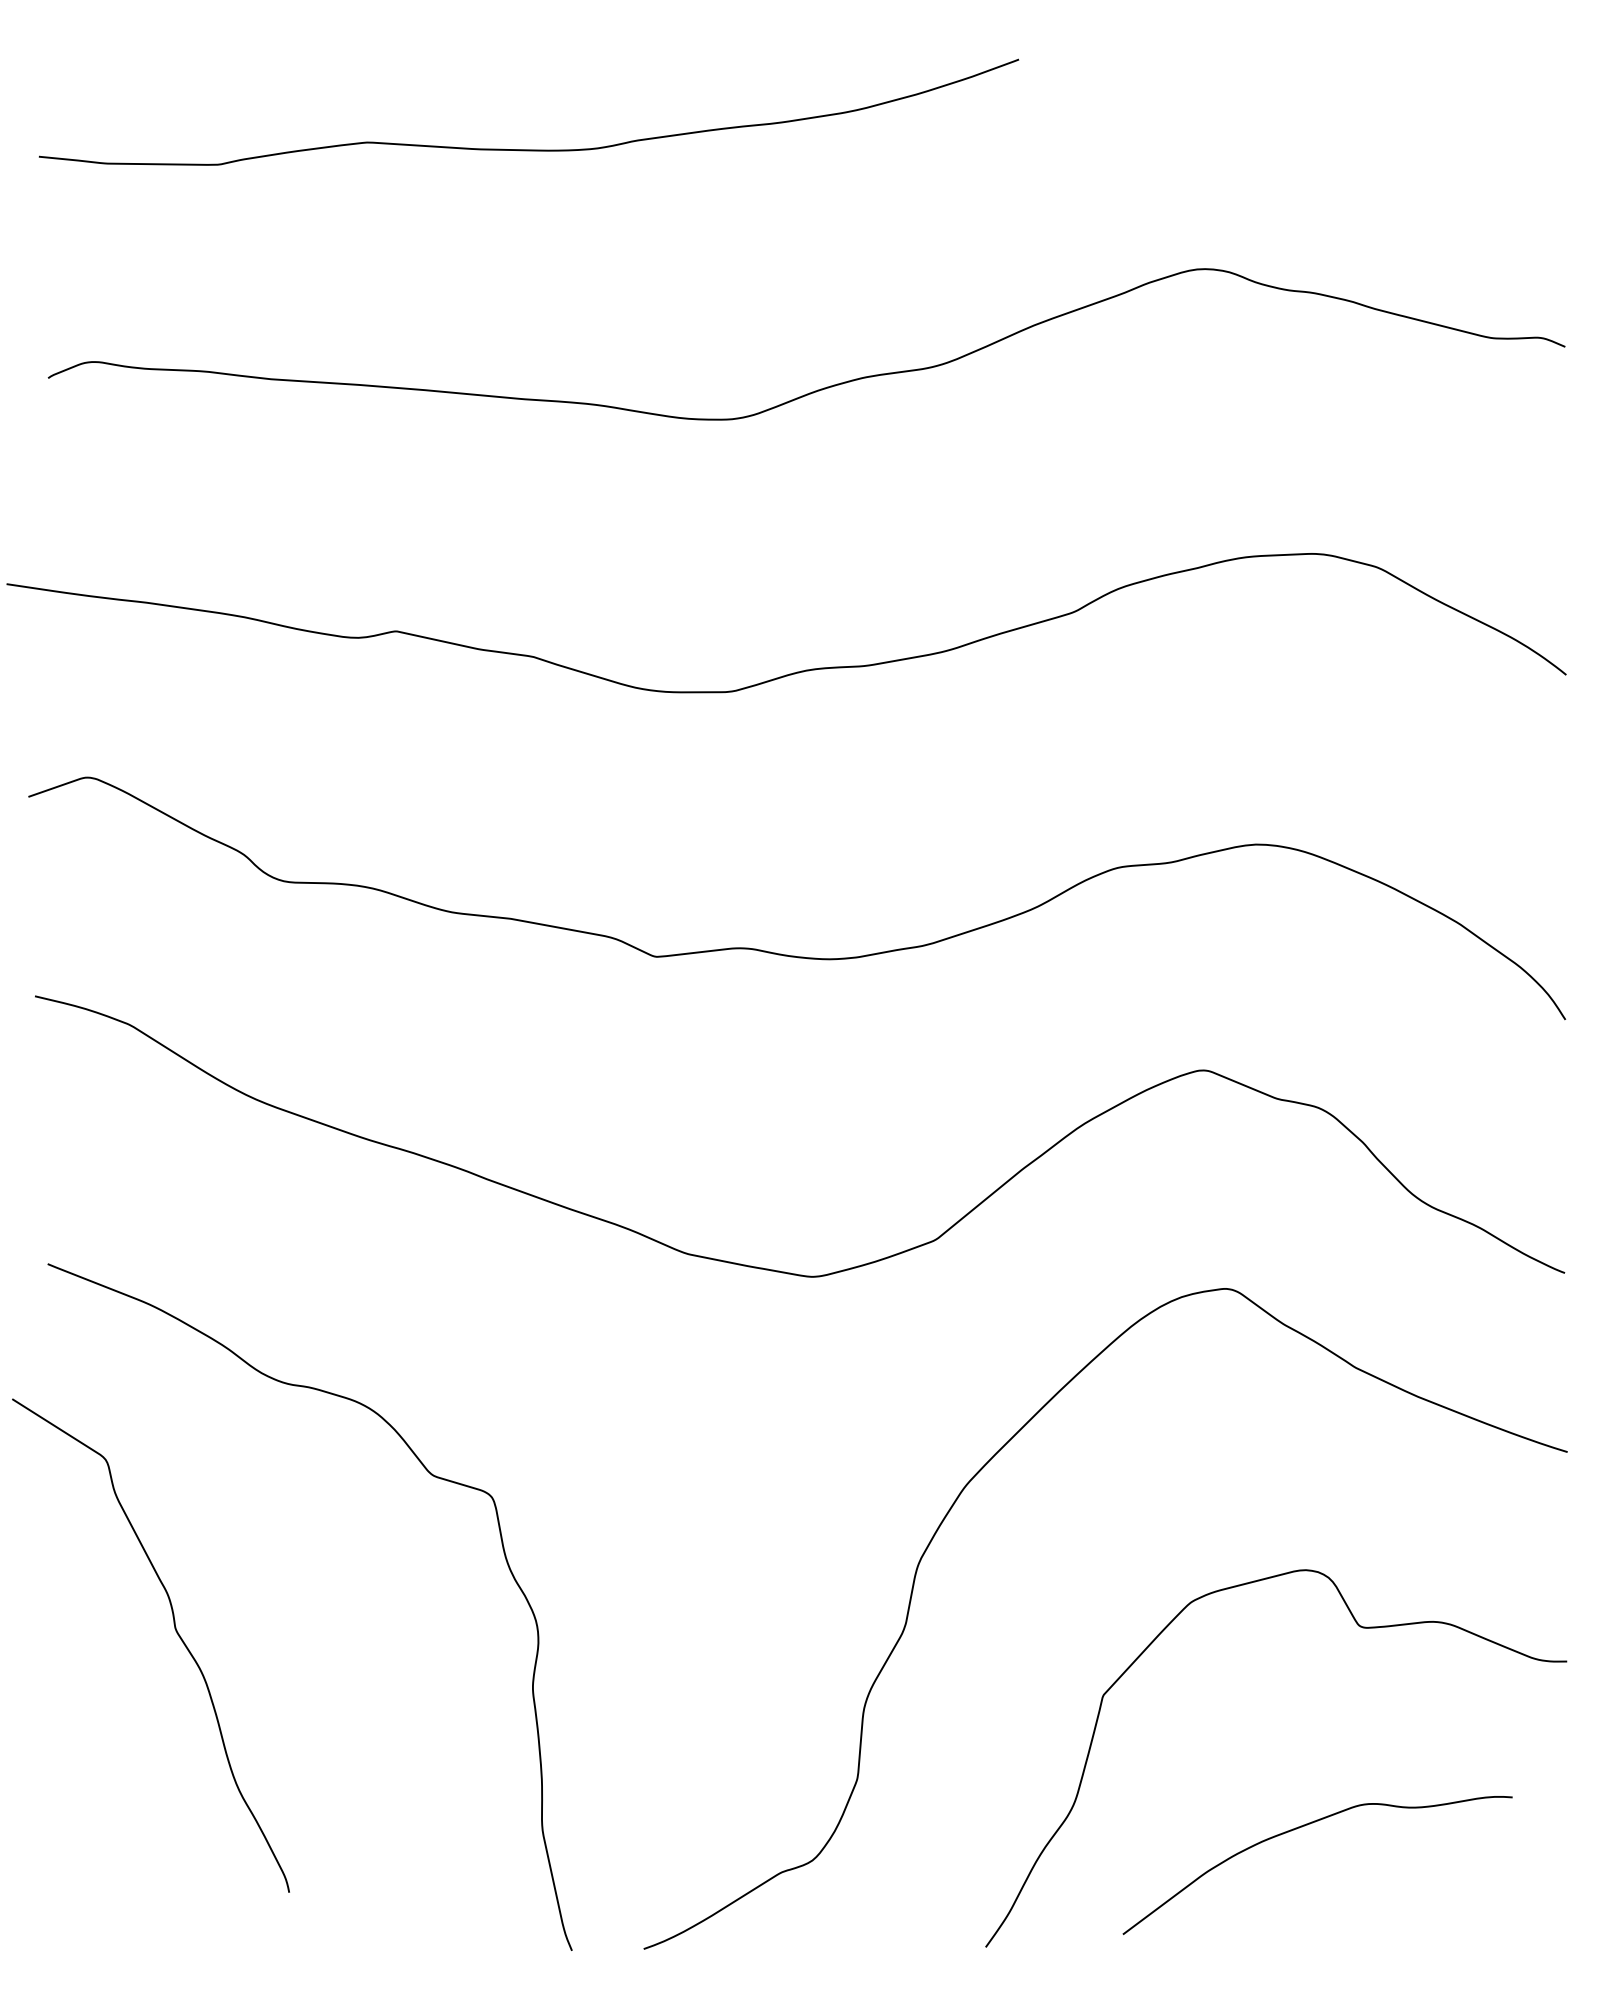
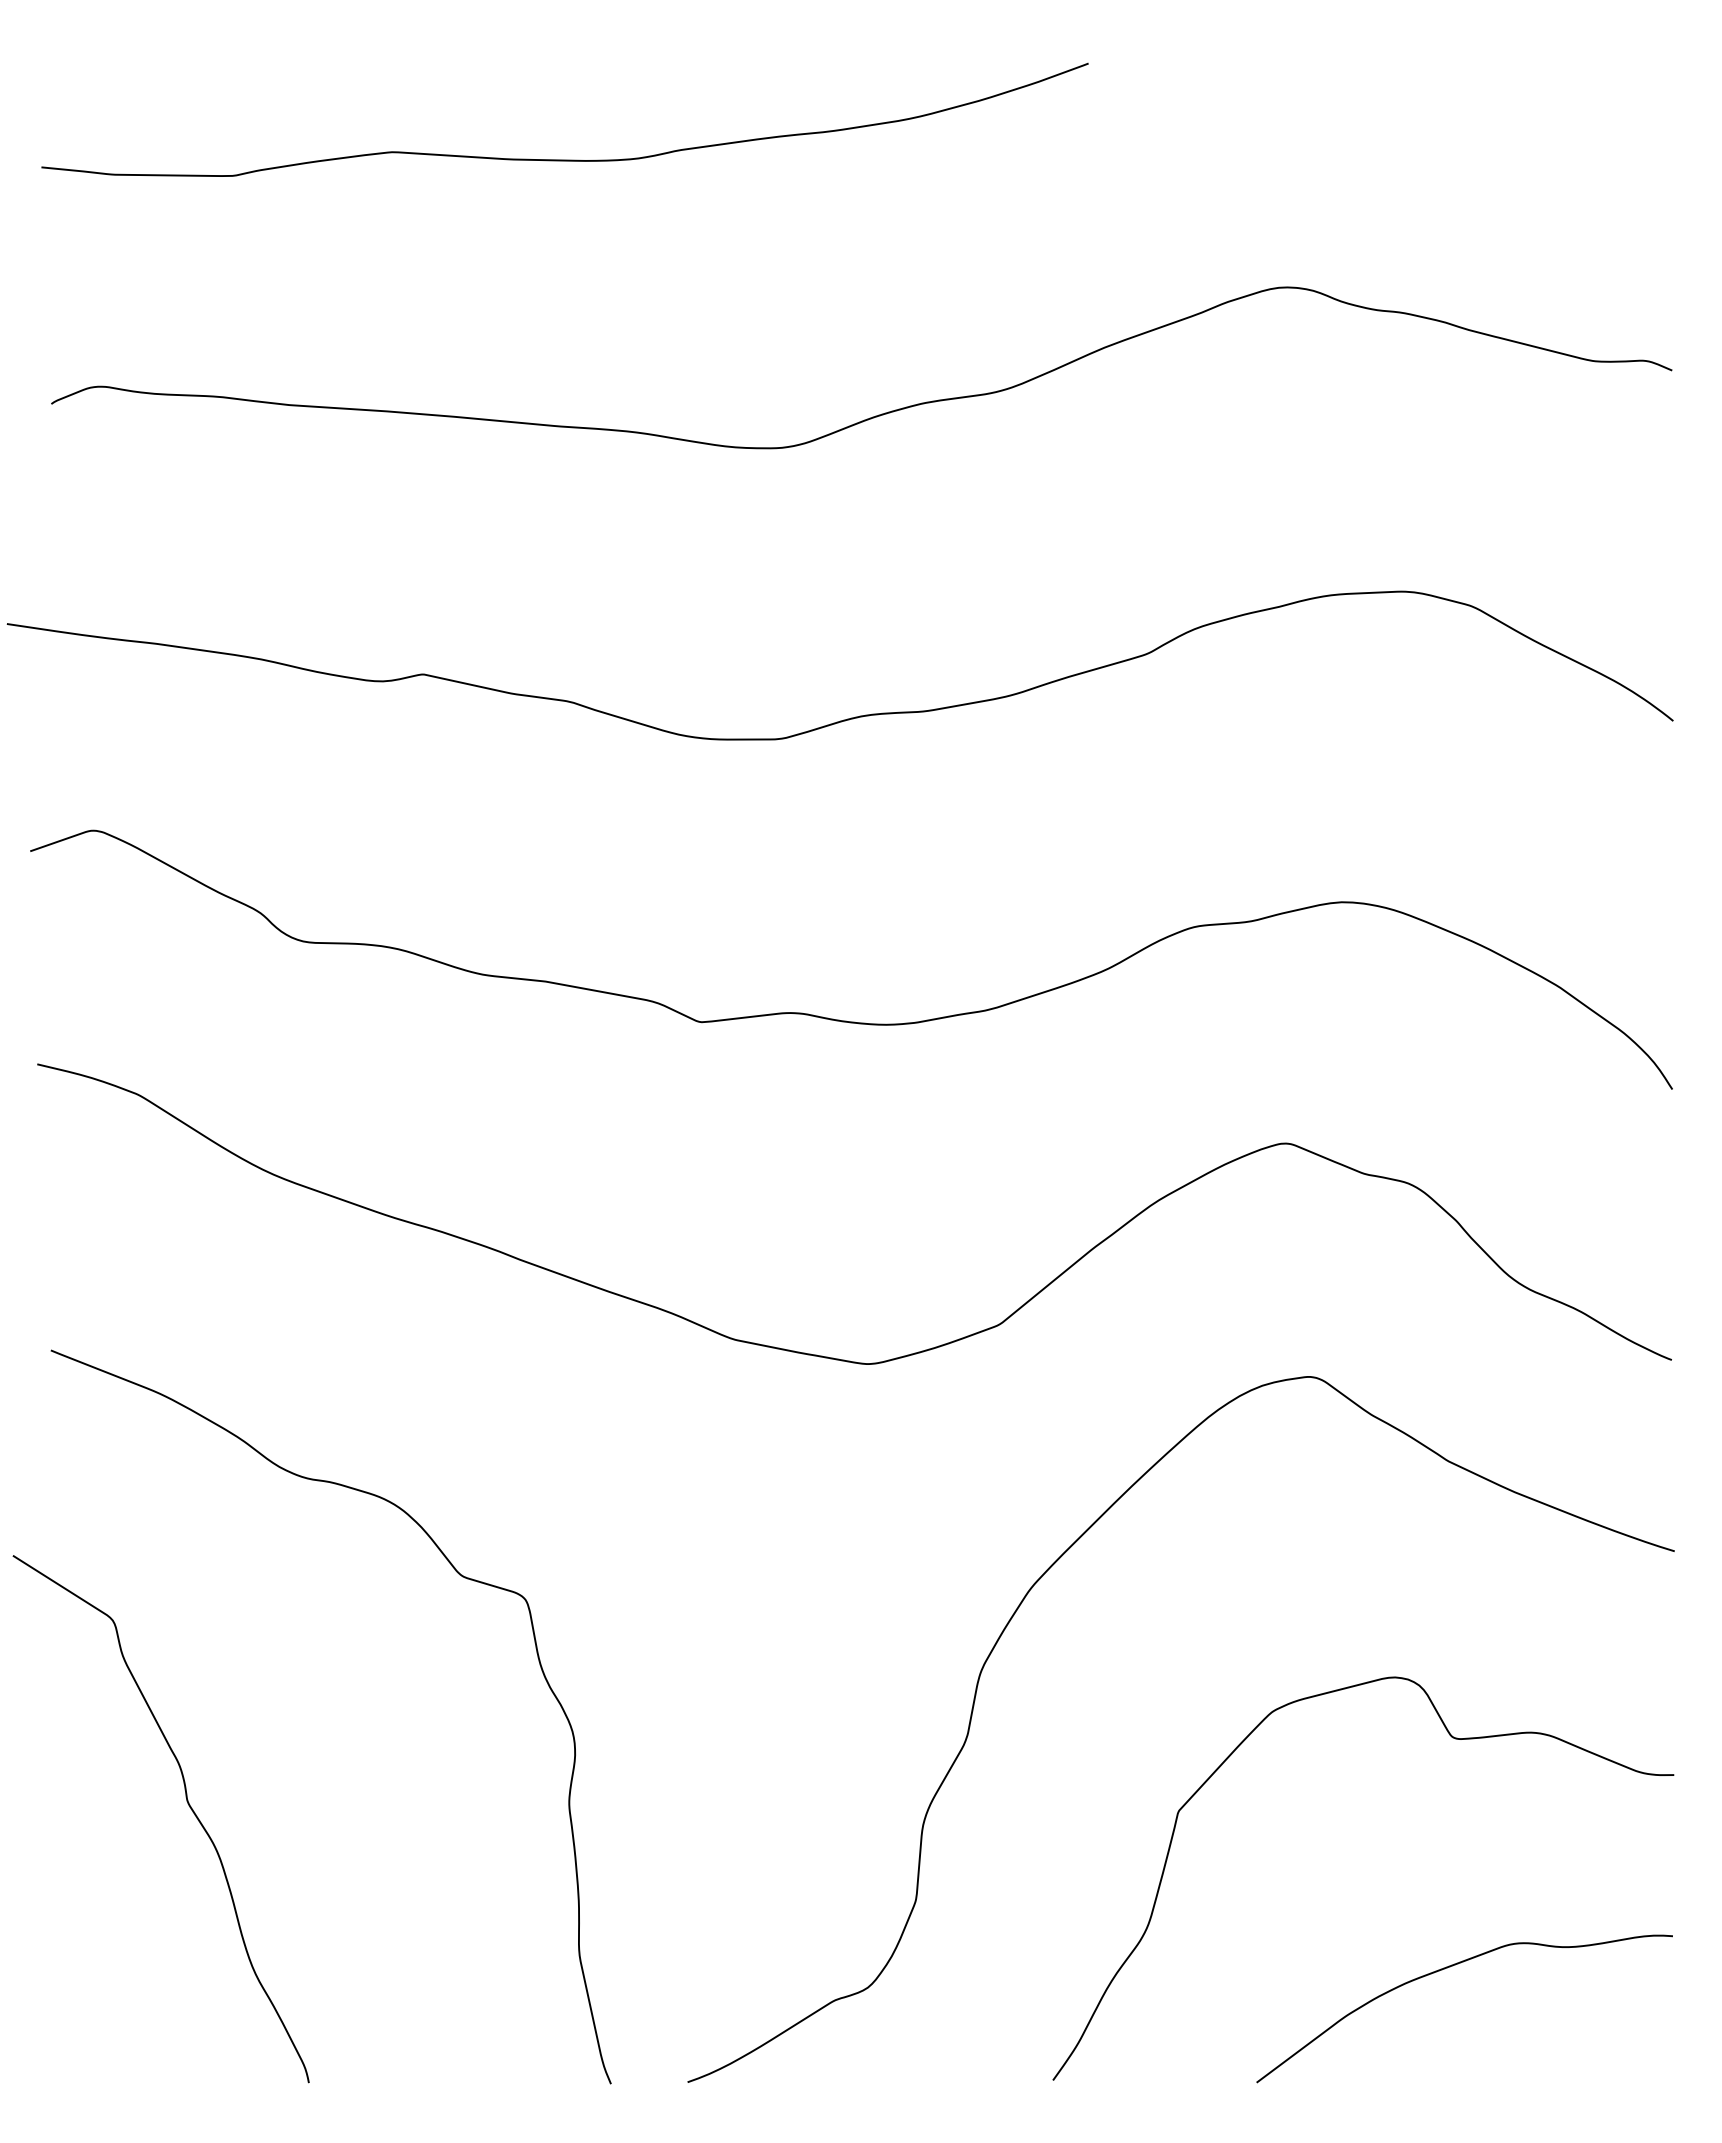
curve: (176, 1632) -> (188, 1805), moved
curve: (1304, 1826) -> (1450, 1967), moved

